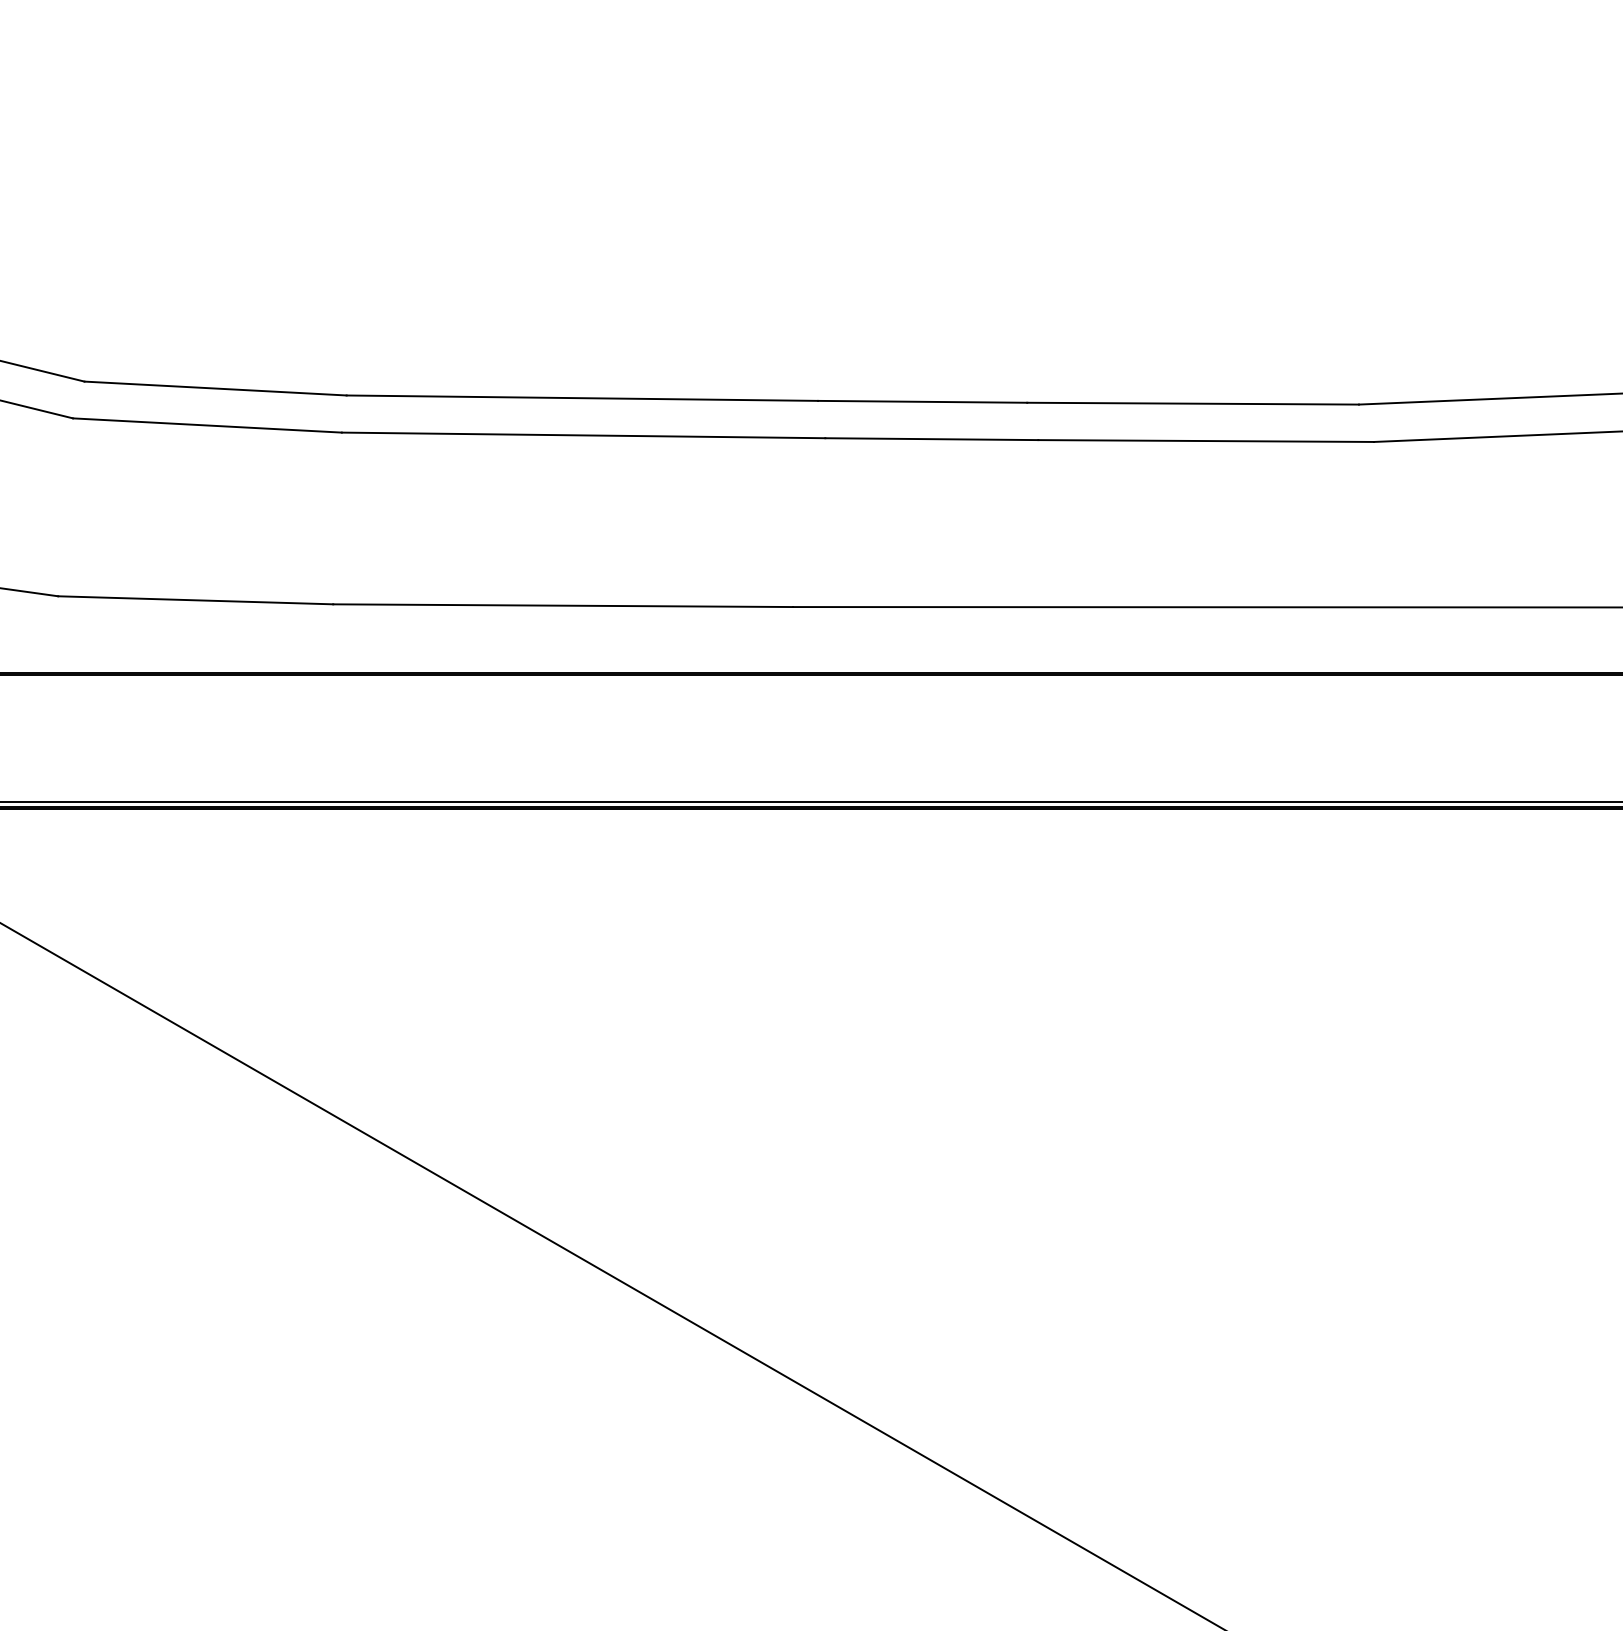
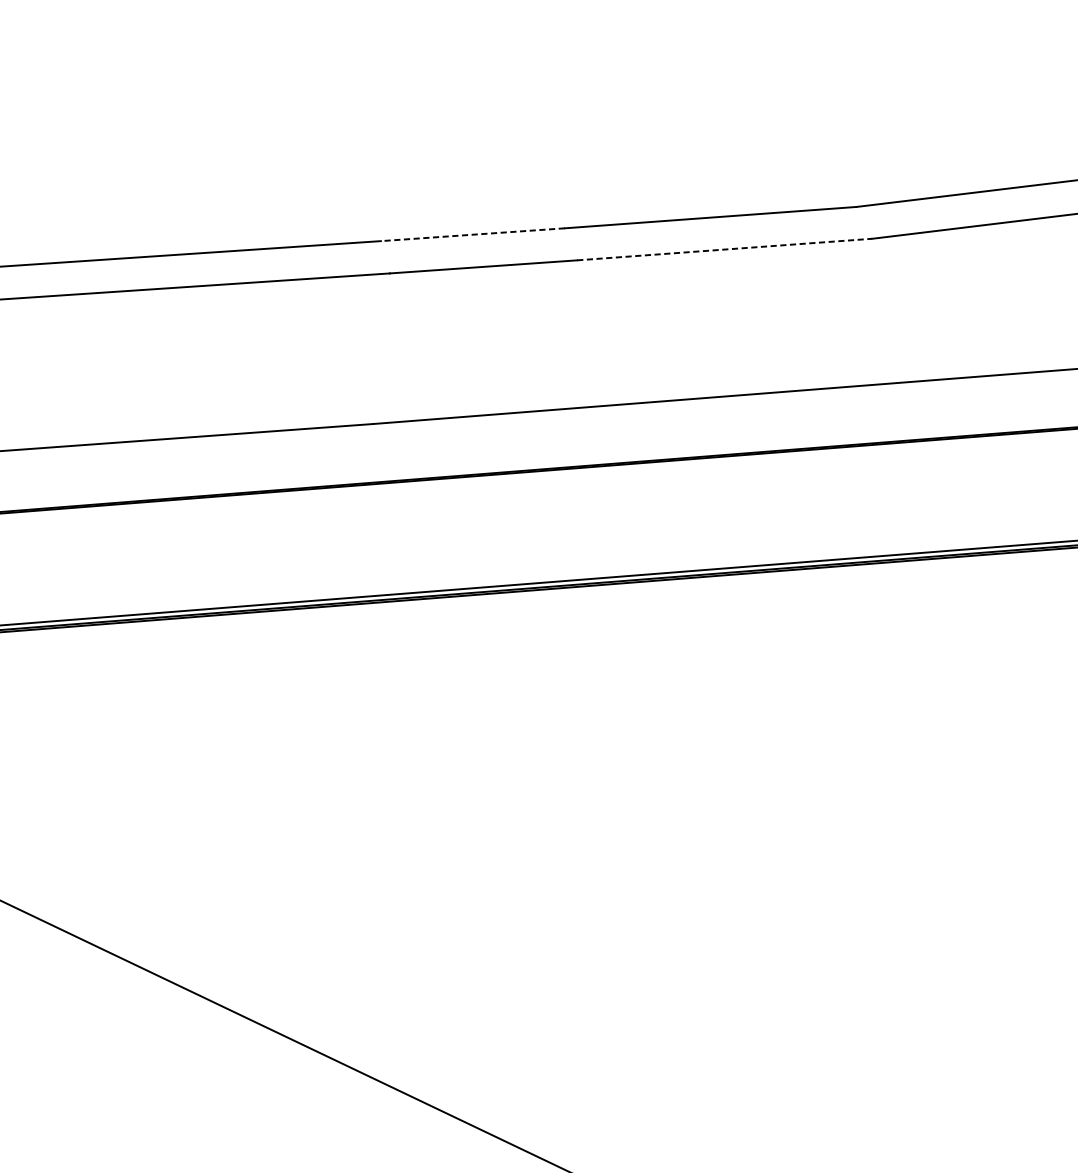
line: (922, 401) -> (472, 234), solid -> dashed
line: (1206, 441) -> (725, 249), solid -> dashed

